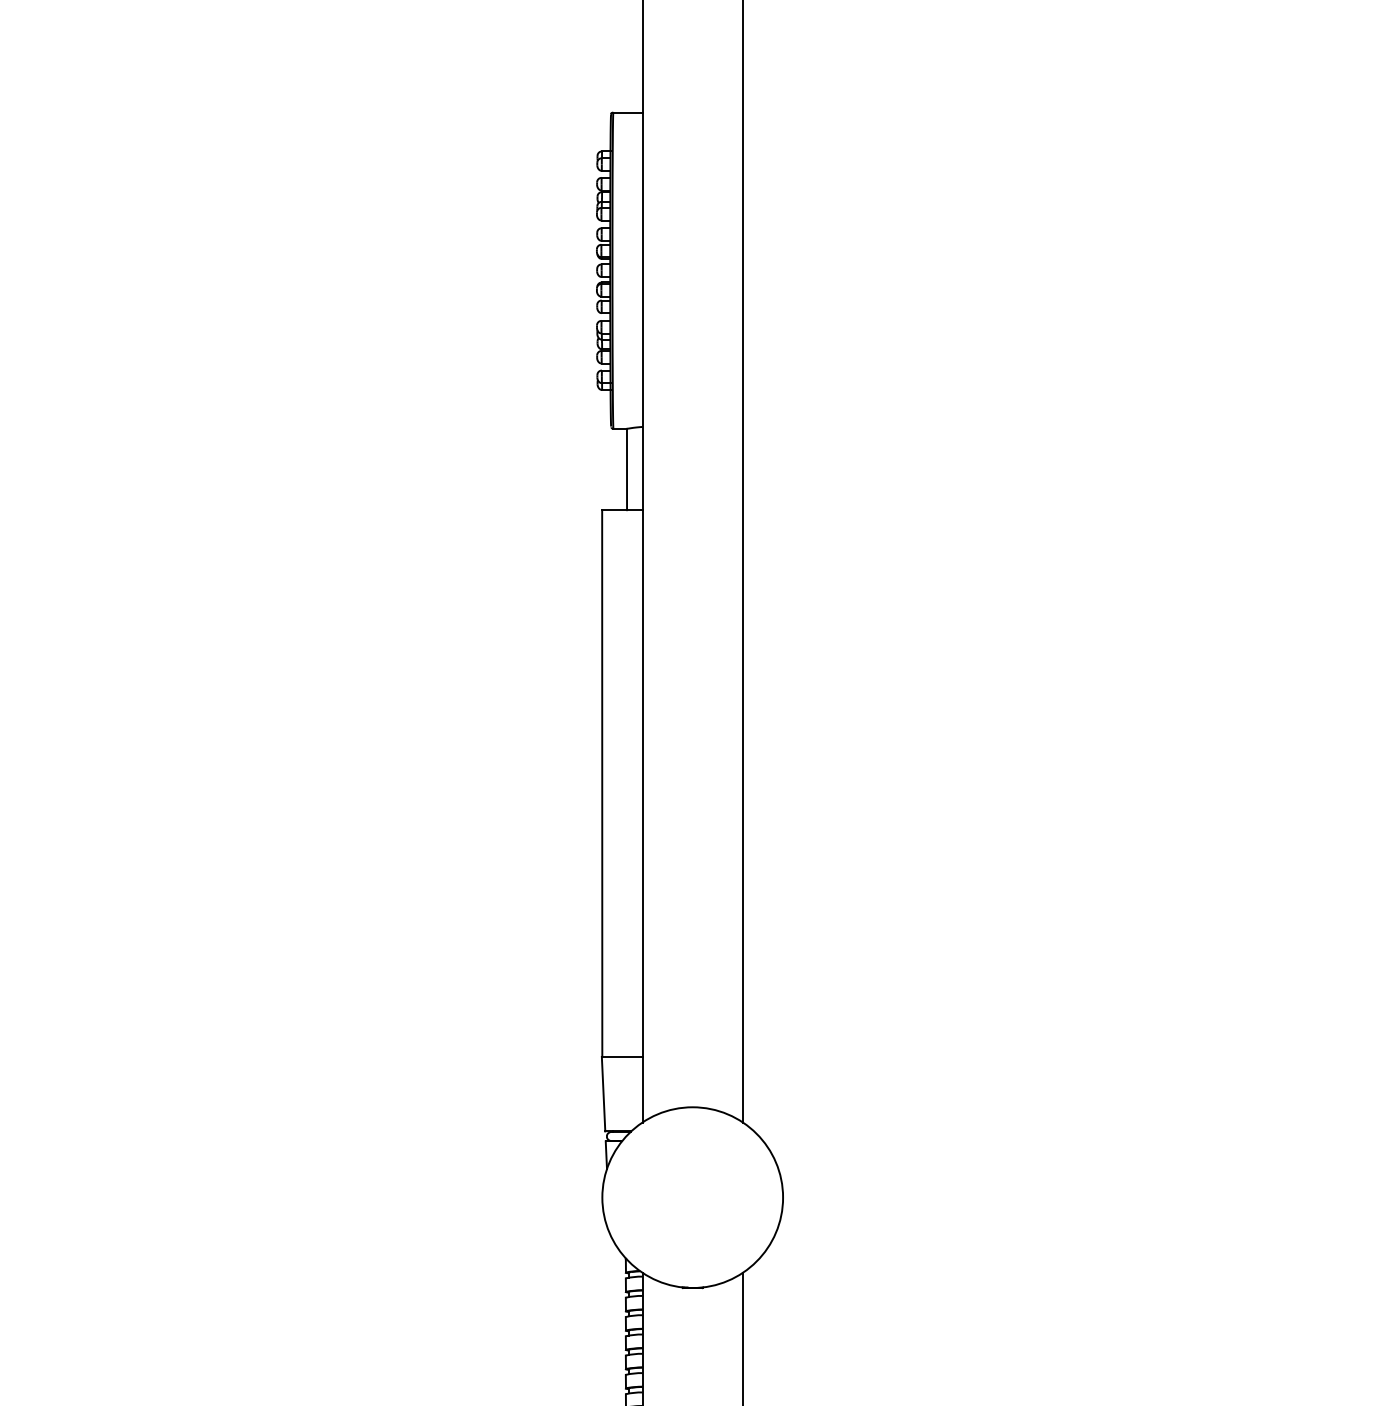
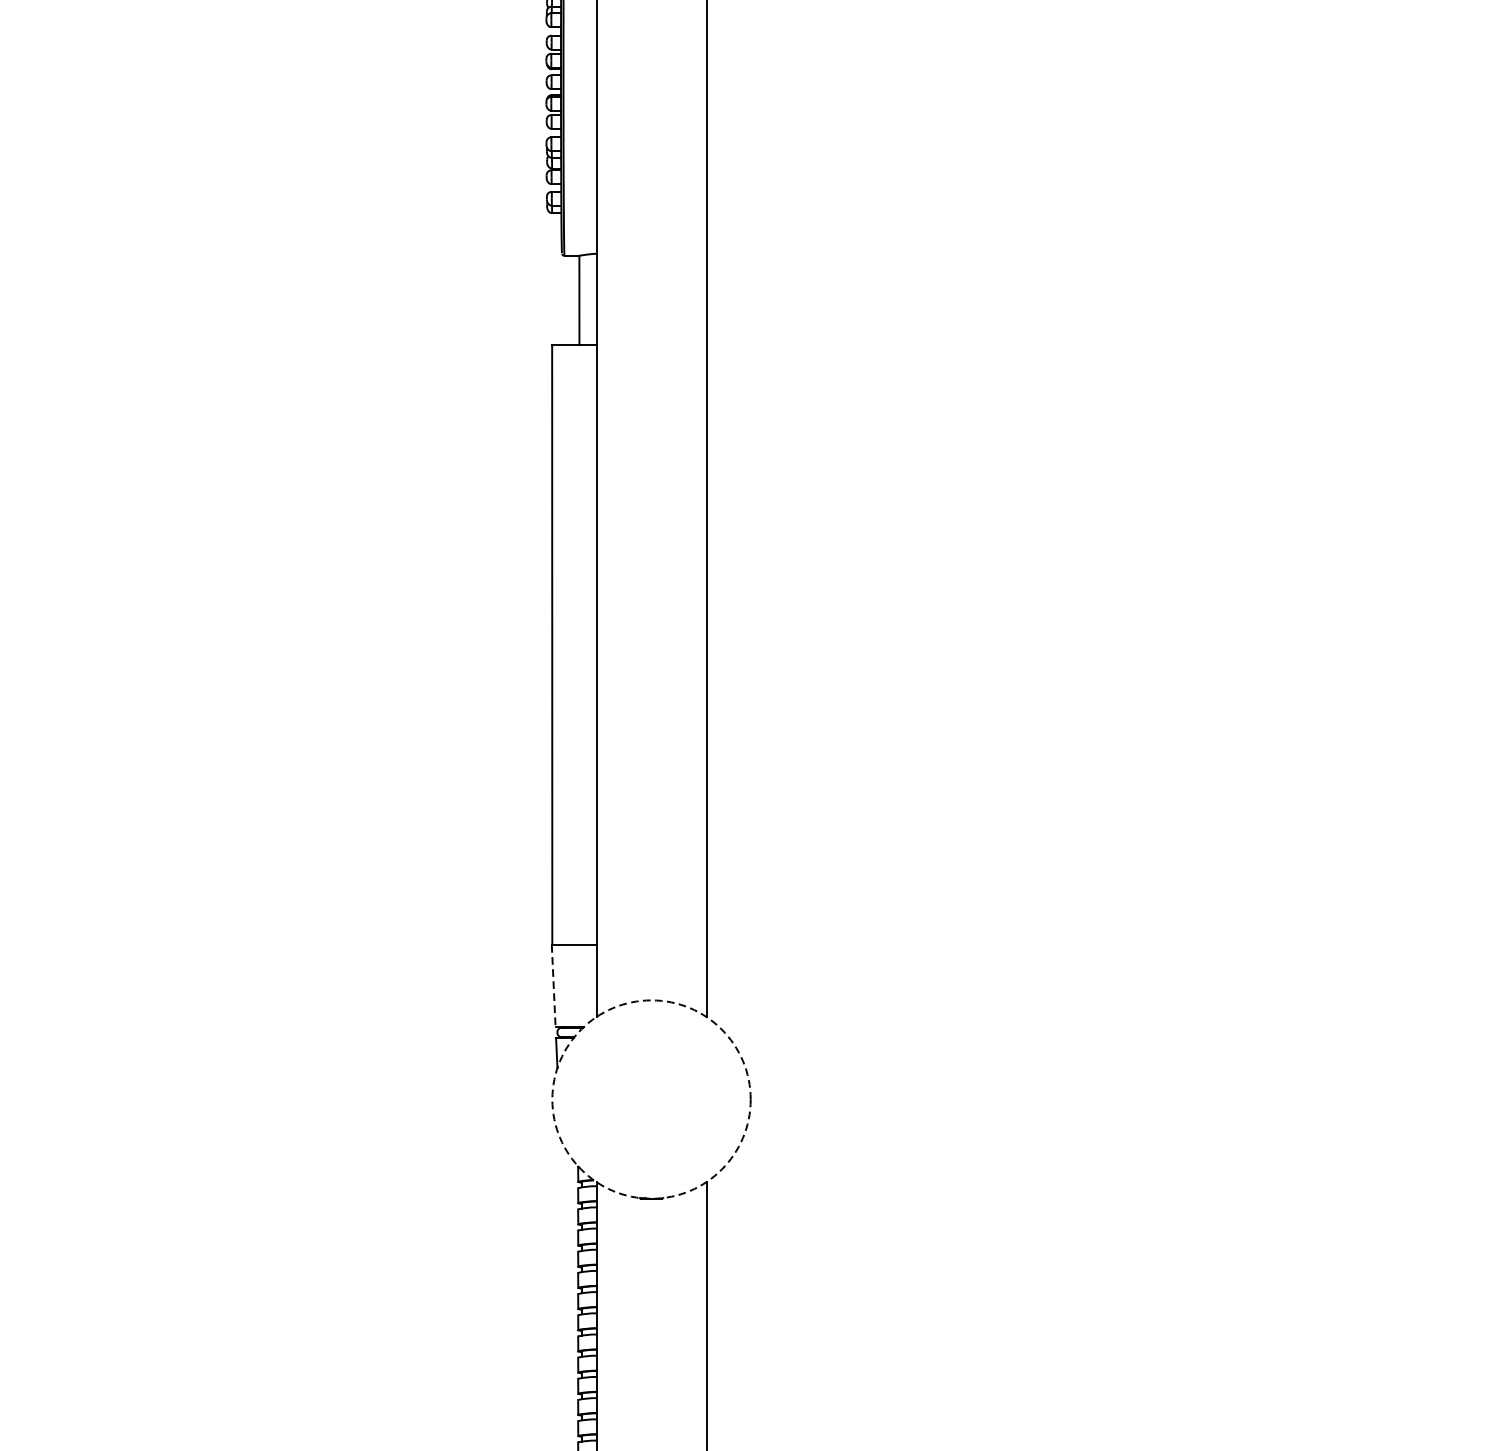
line: (603, 1094) -> (553, 986), solid -> dashed
circle: (692, 1197) -> (651, 1099), solid -> dashed

